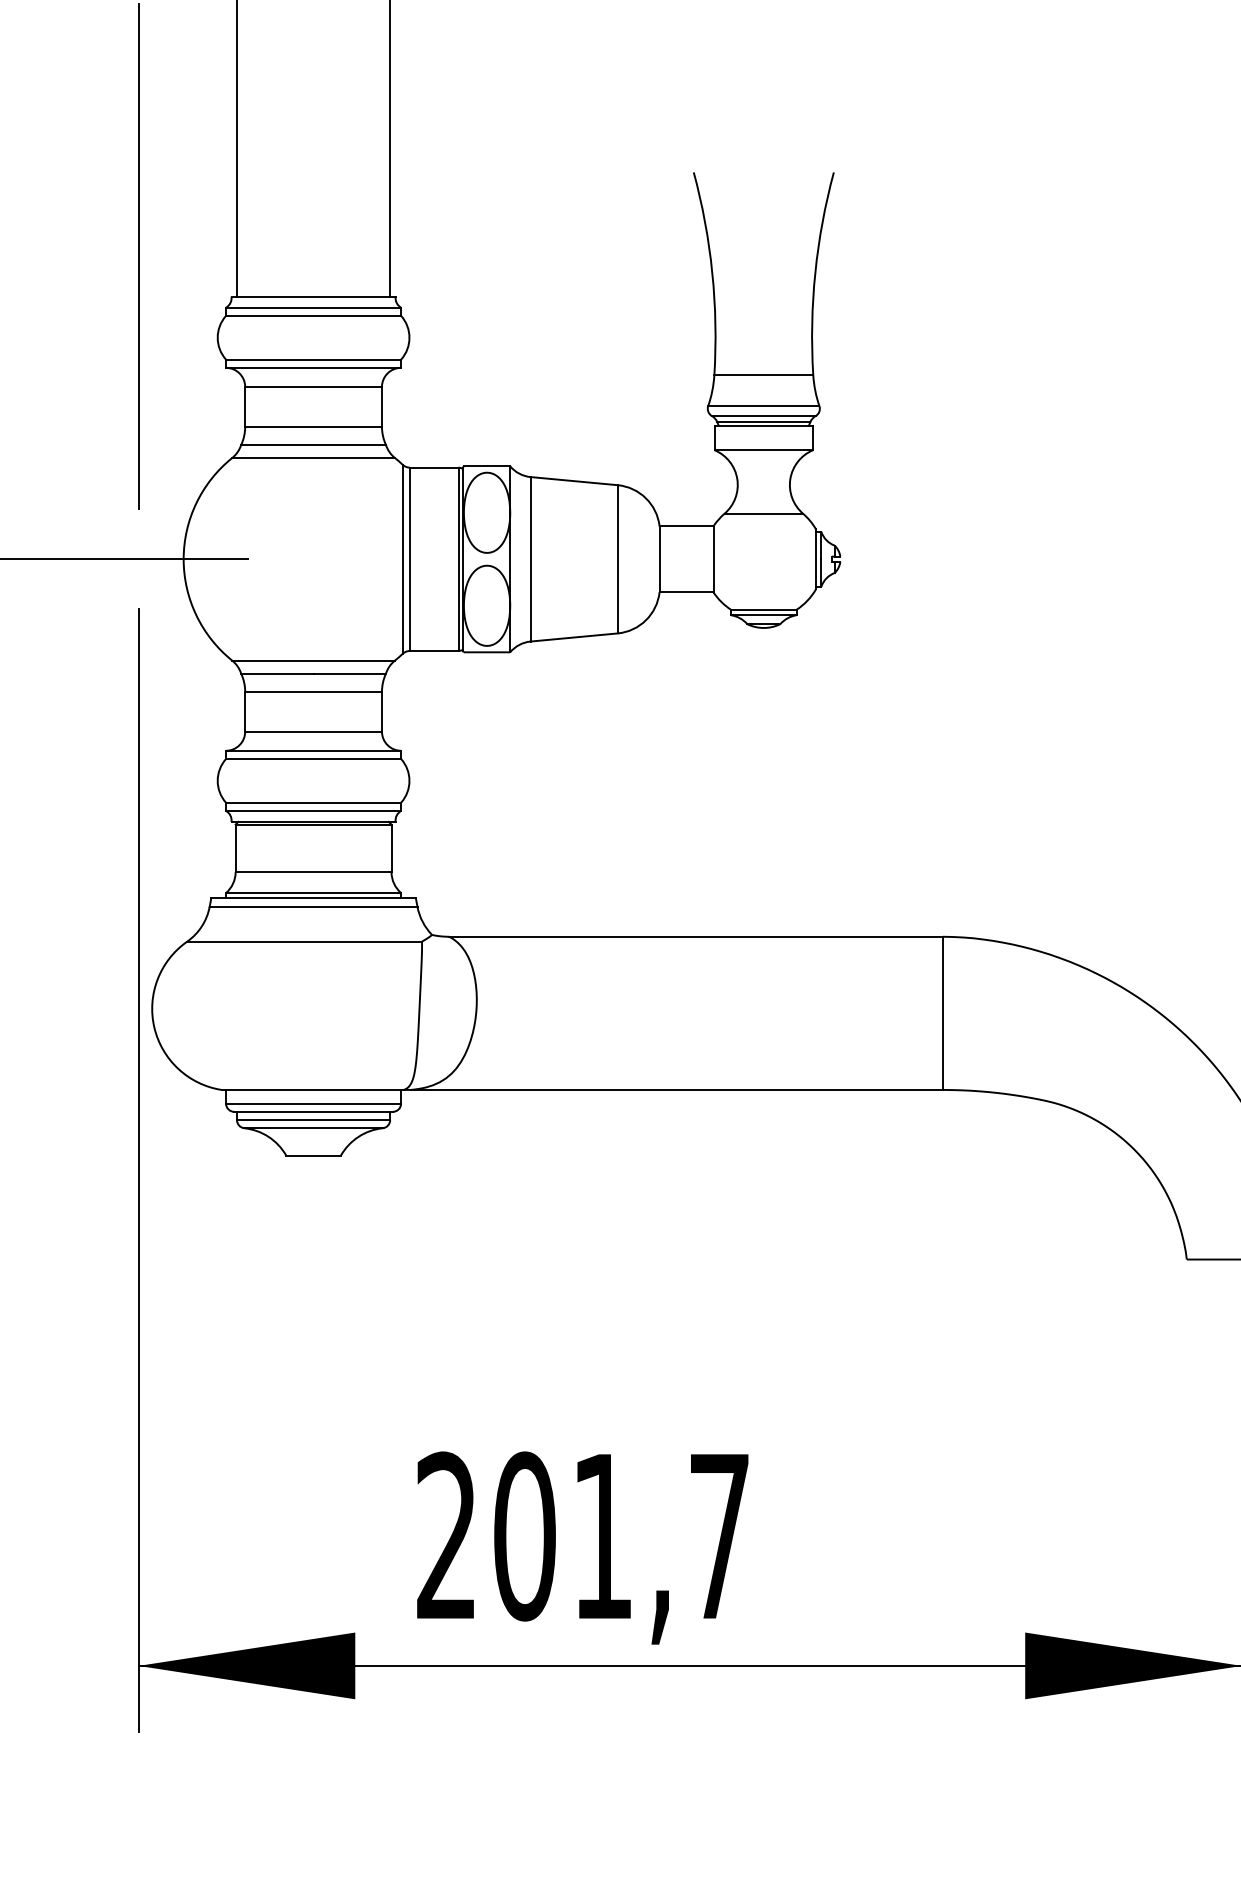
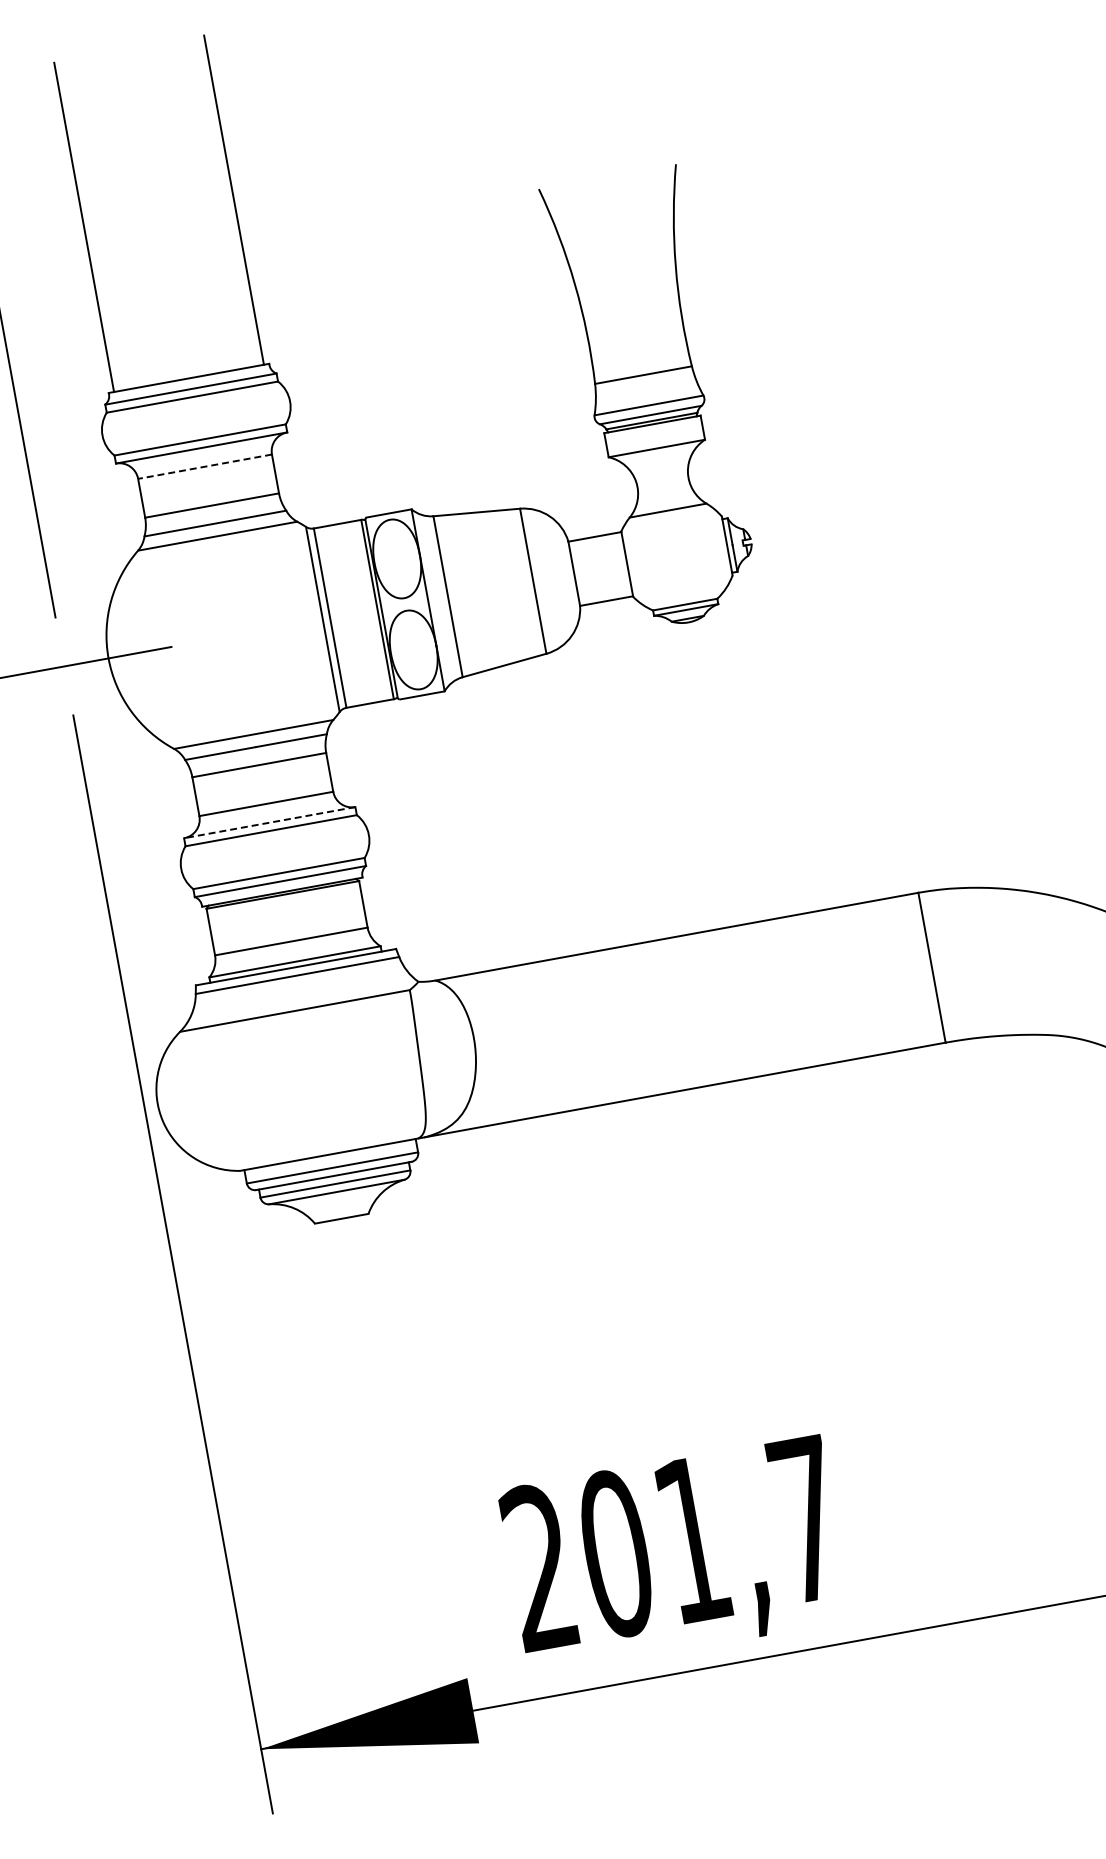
line: (313, 387) -> (205, 467), solid -> dashed
line: (313, 750) -> (269, 822), solid -> dashed

